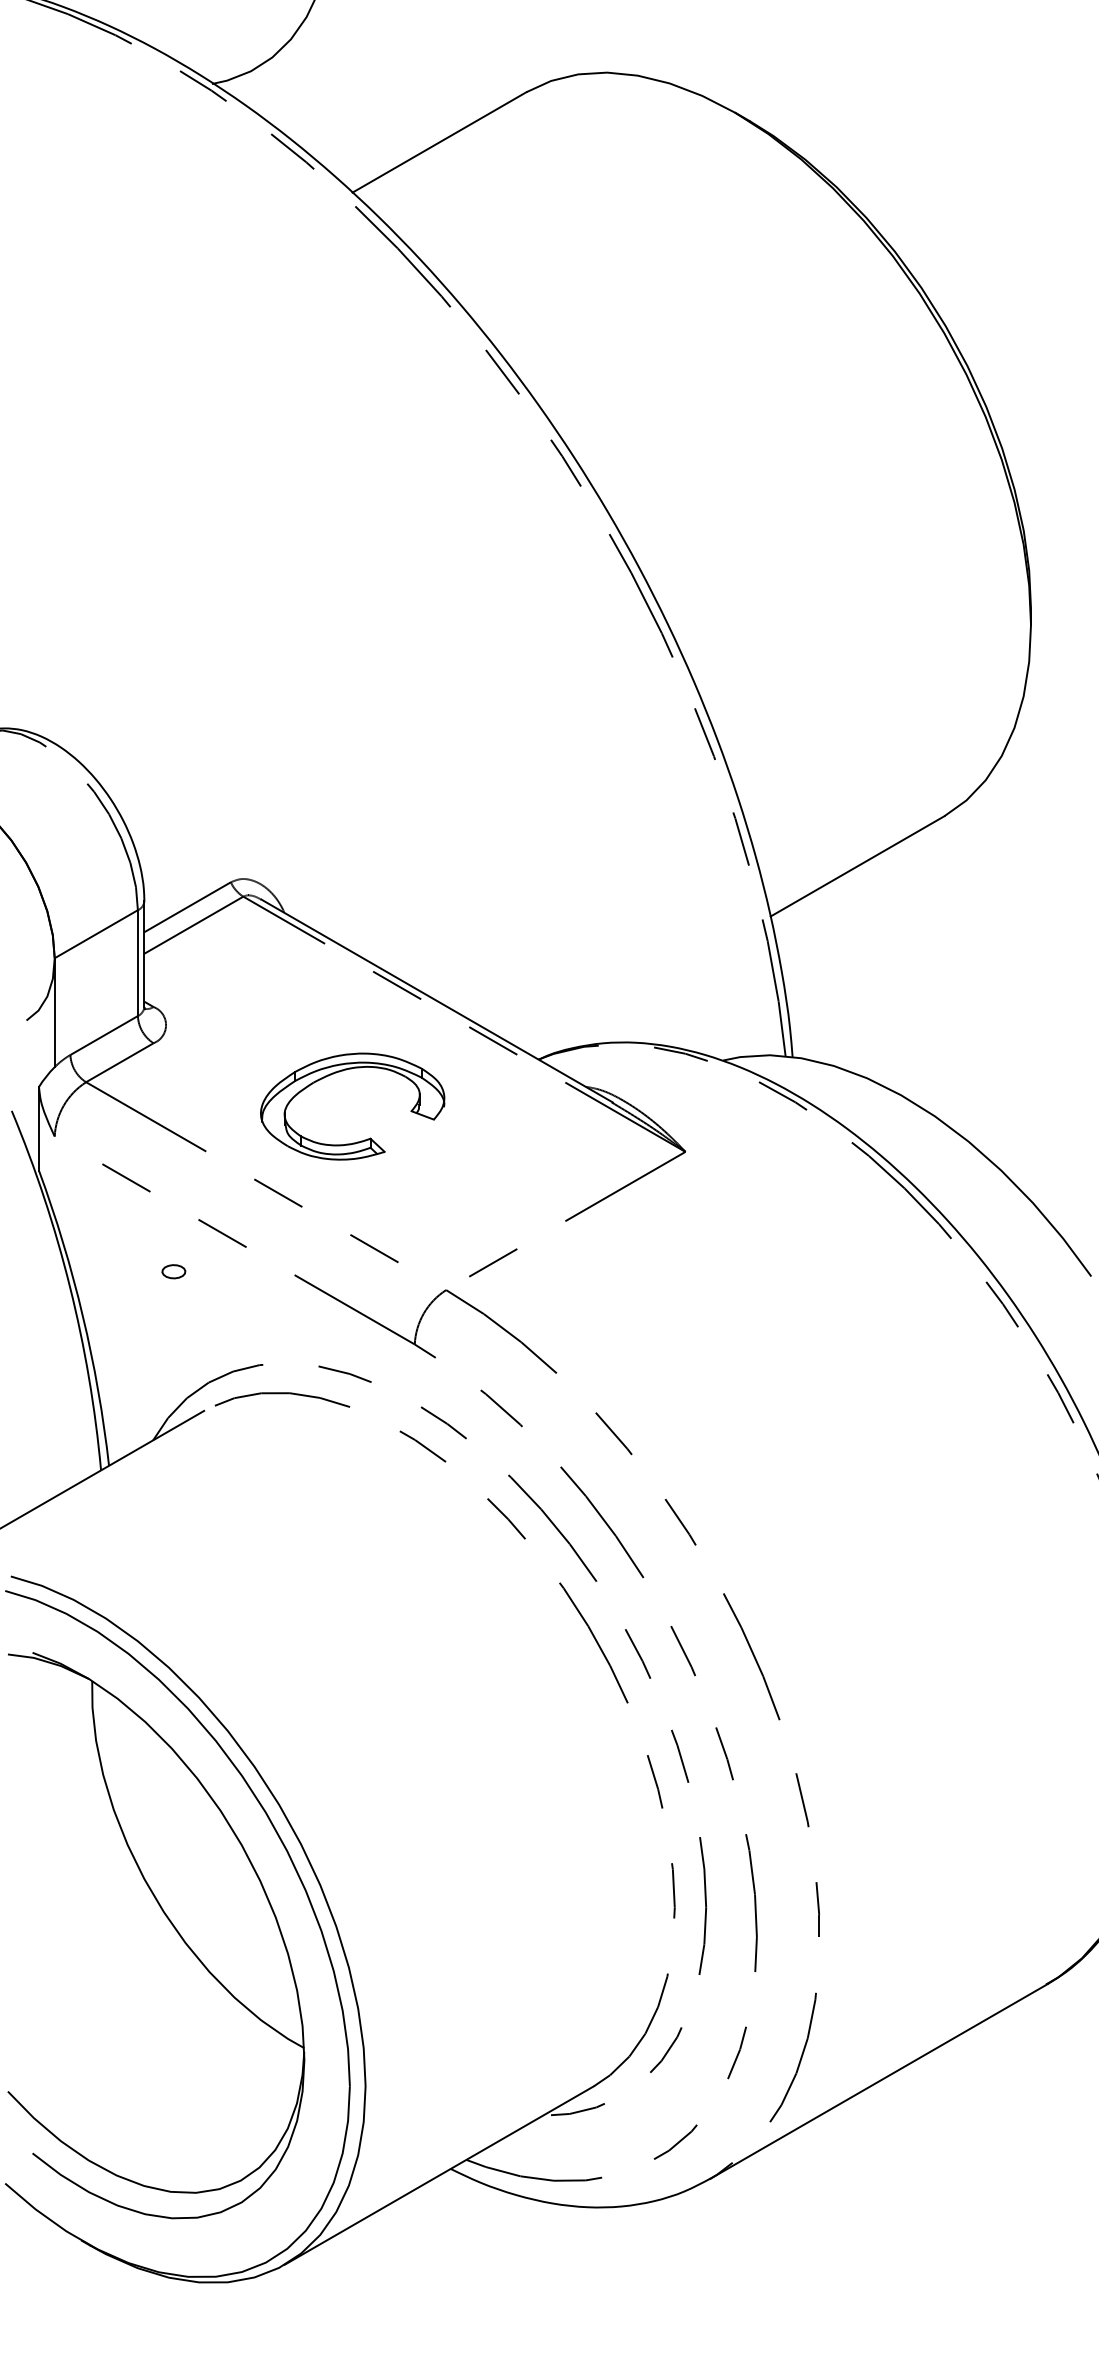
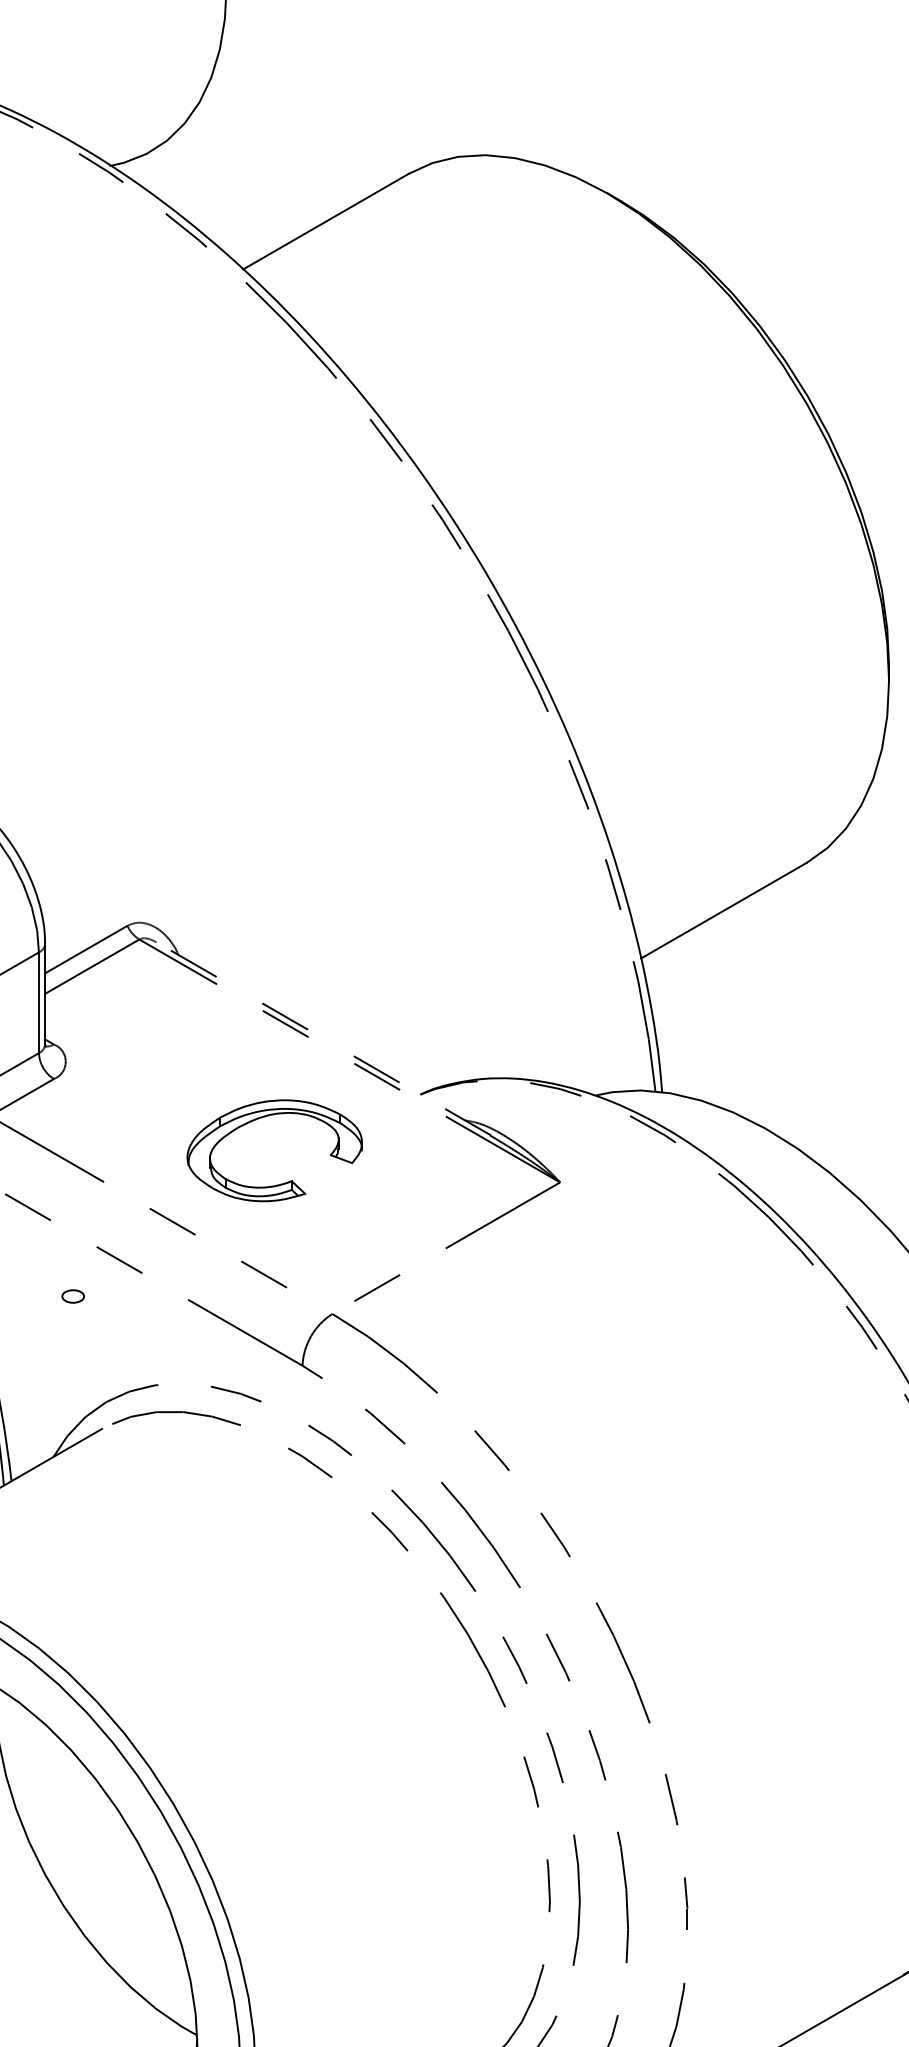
line: (437, 1001) -> (324, 1039), solid -> dashed
part: (364, 1139) -> (286, 1182), moved

